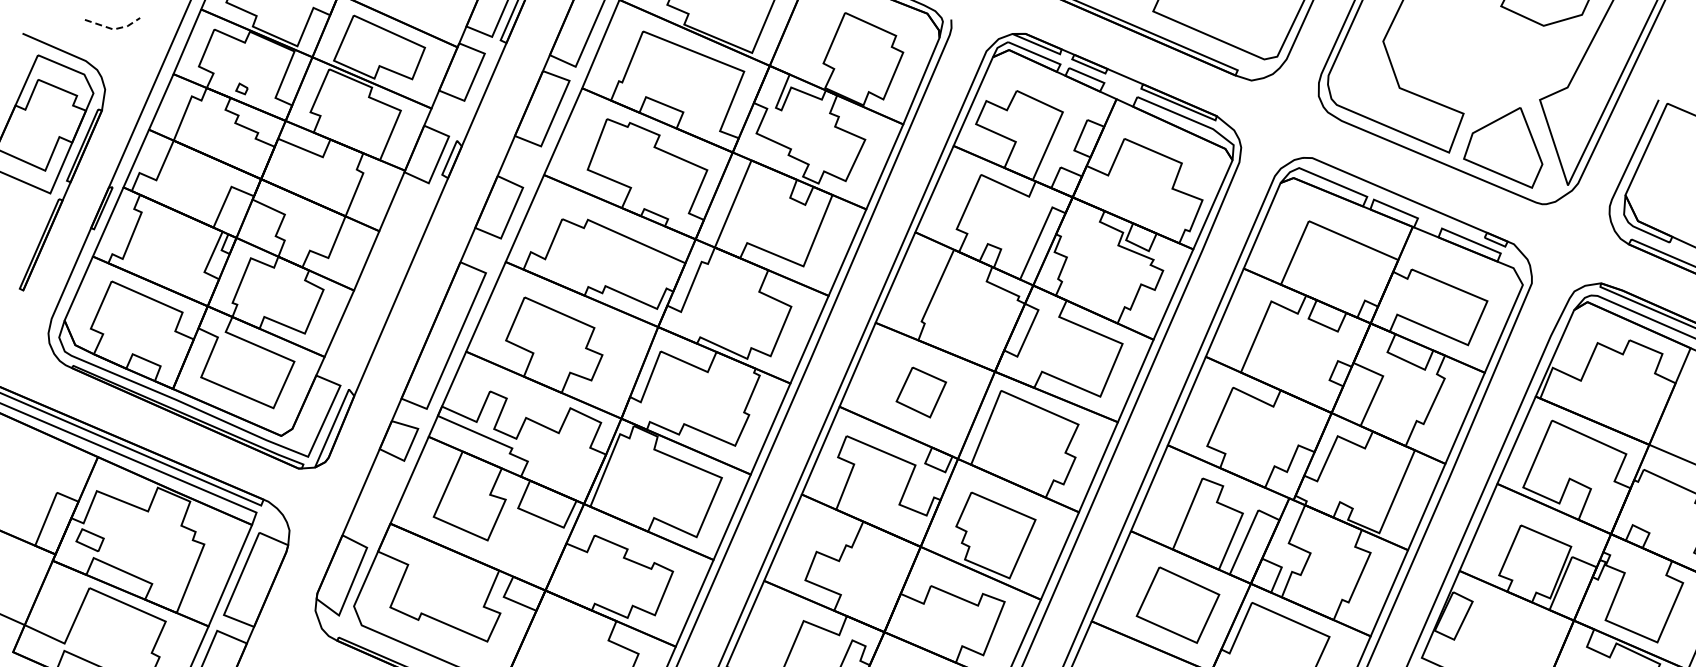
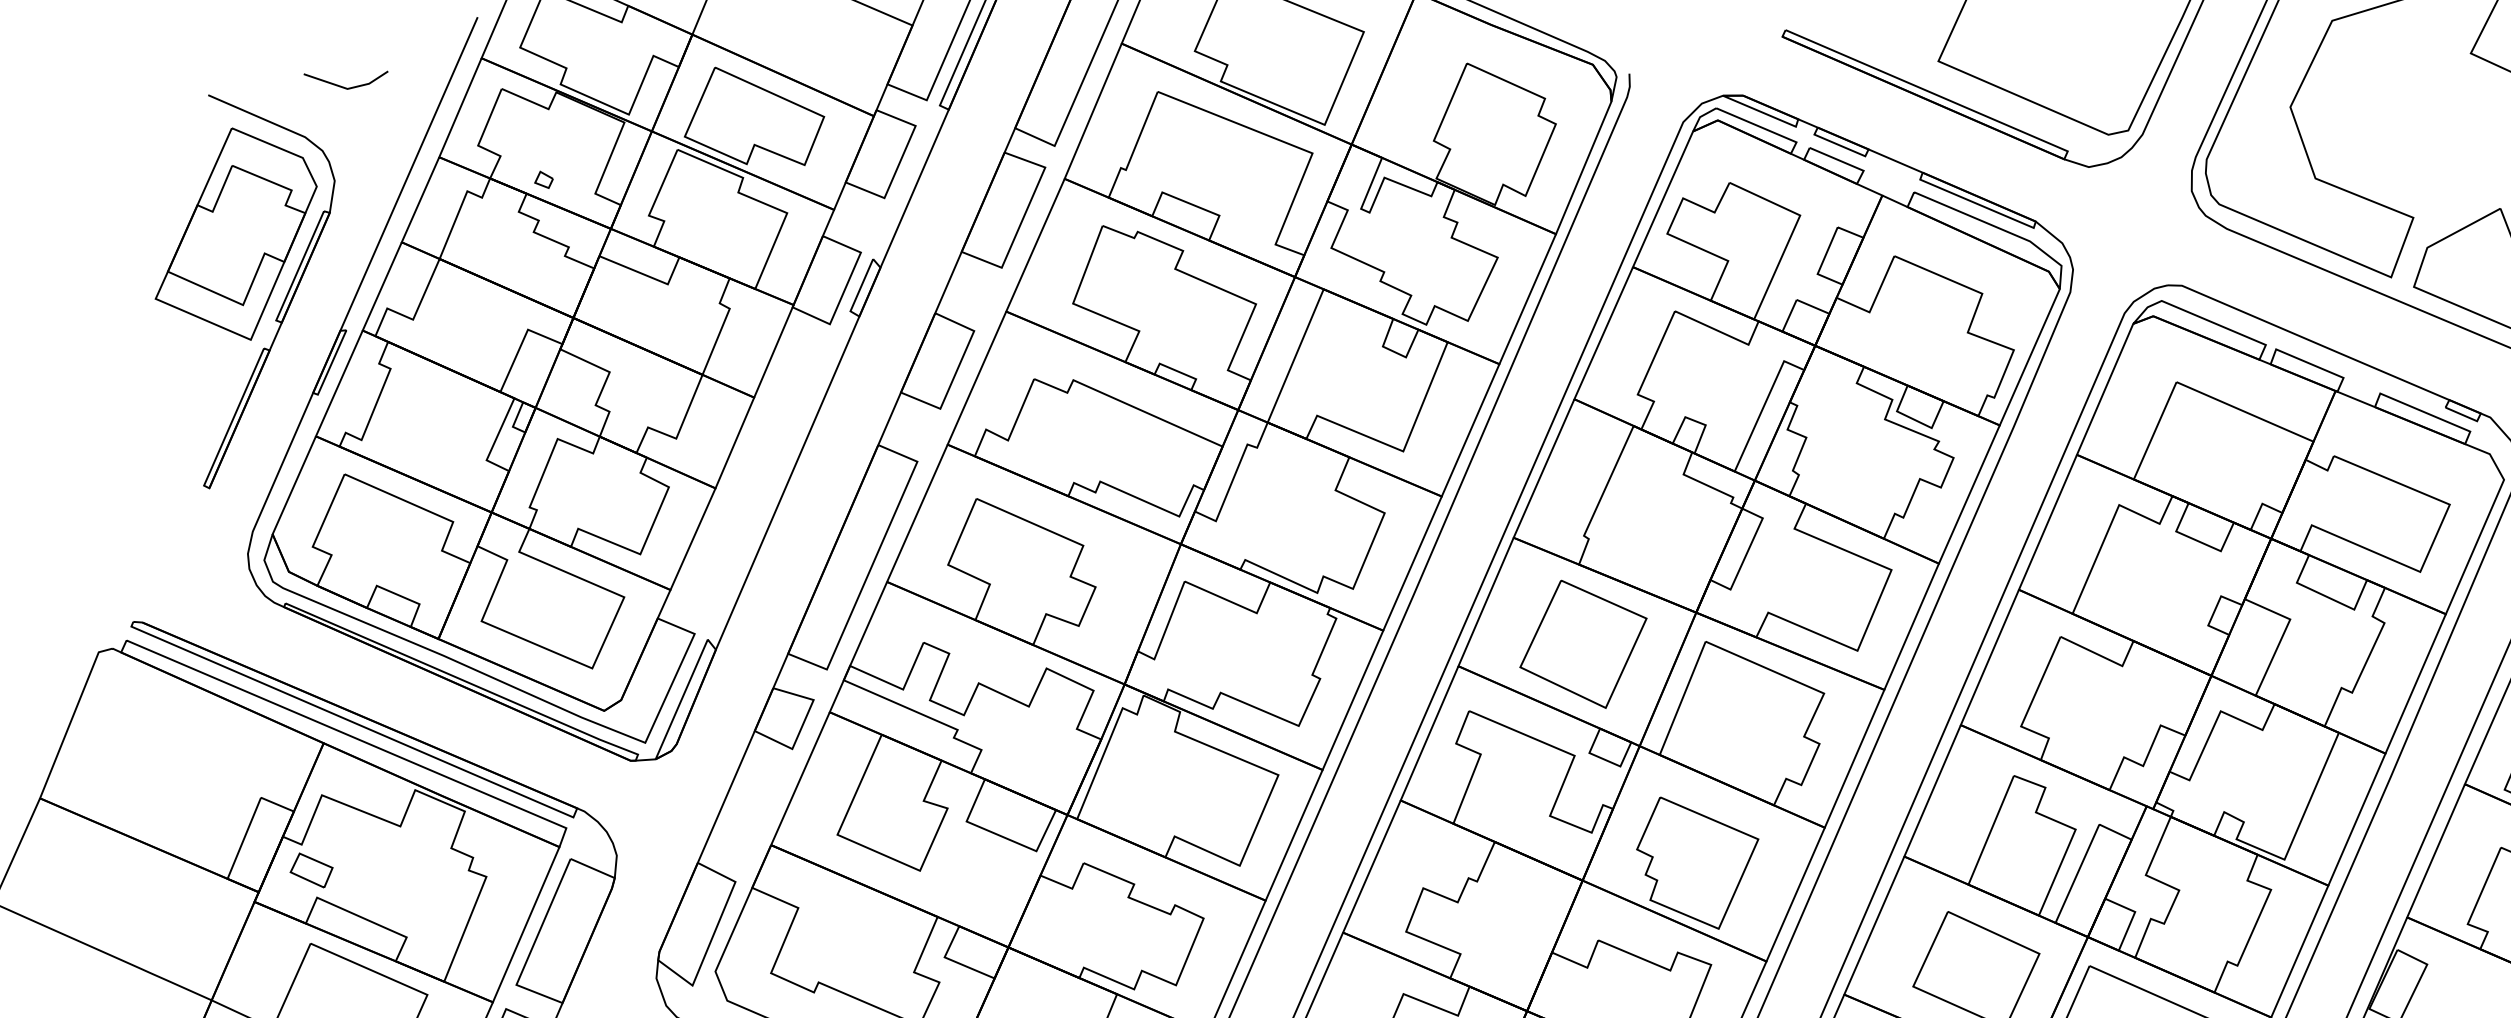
line: (113, 29) -> (347, 88), dashed -> solid
part: (921, 392) -> (1583, 644), size x1.67

